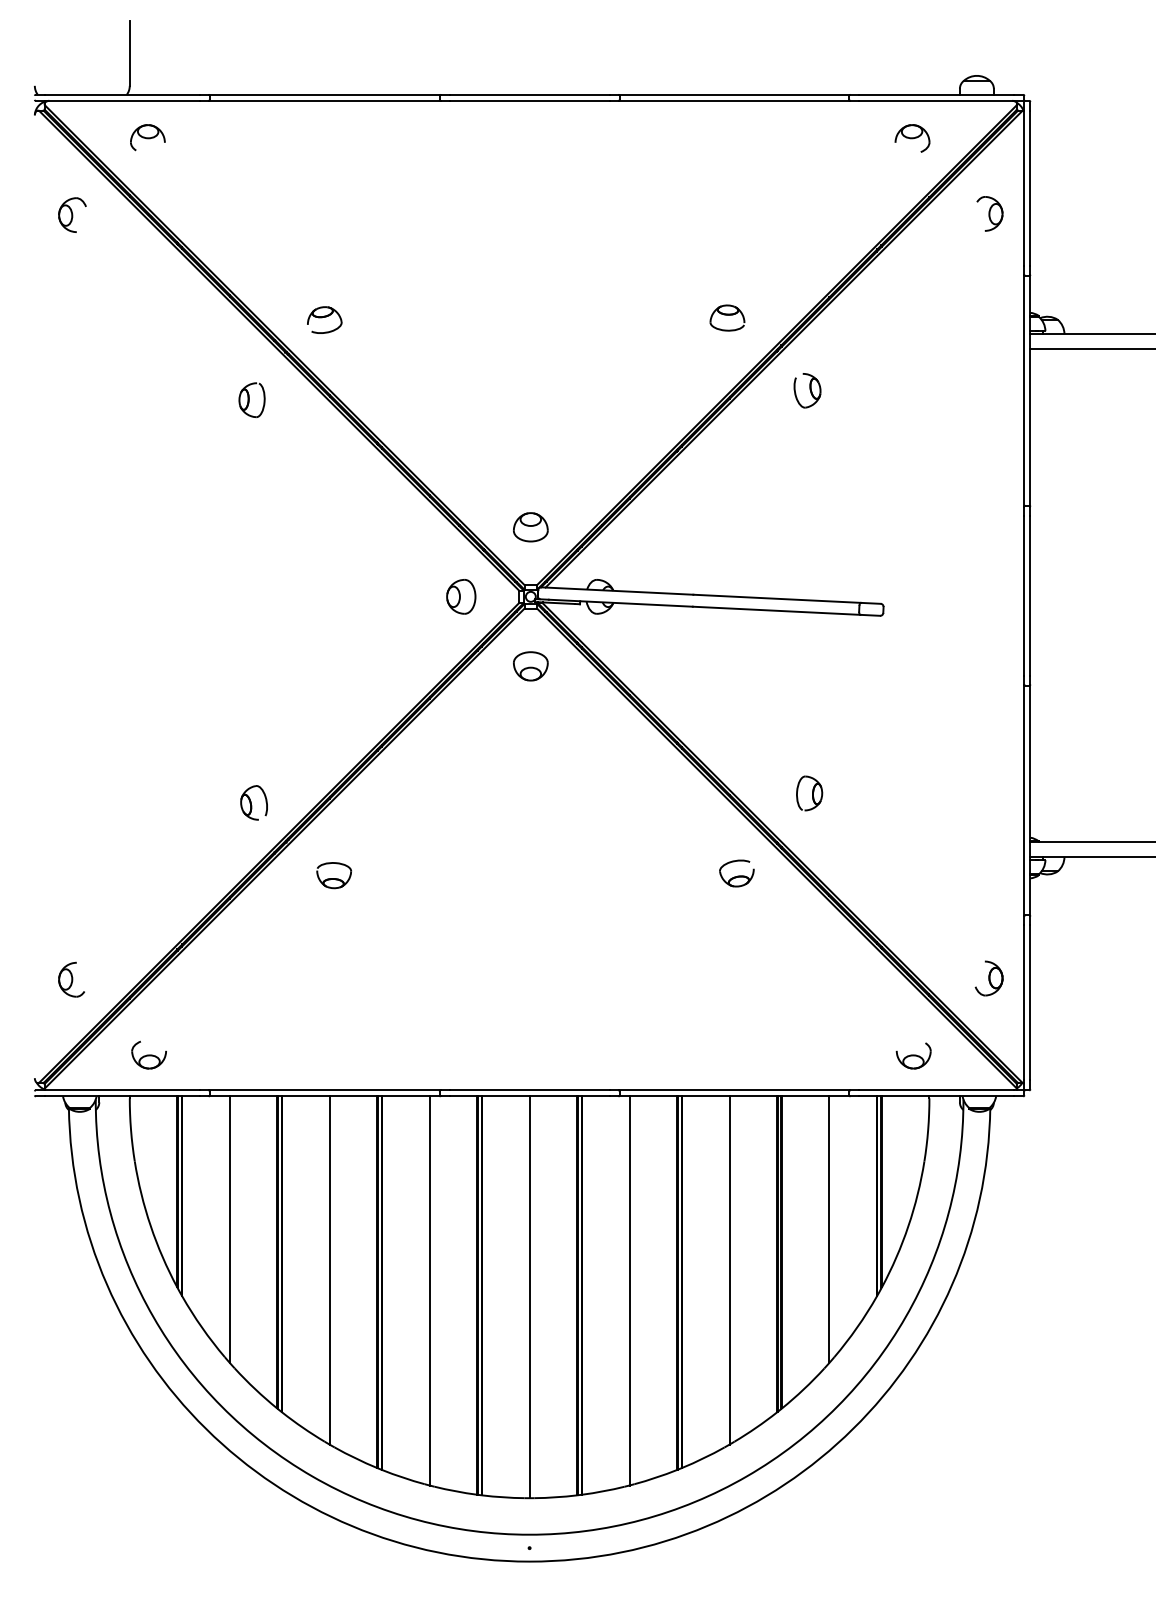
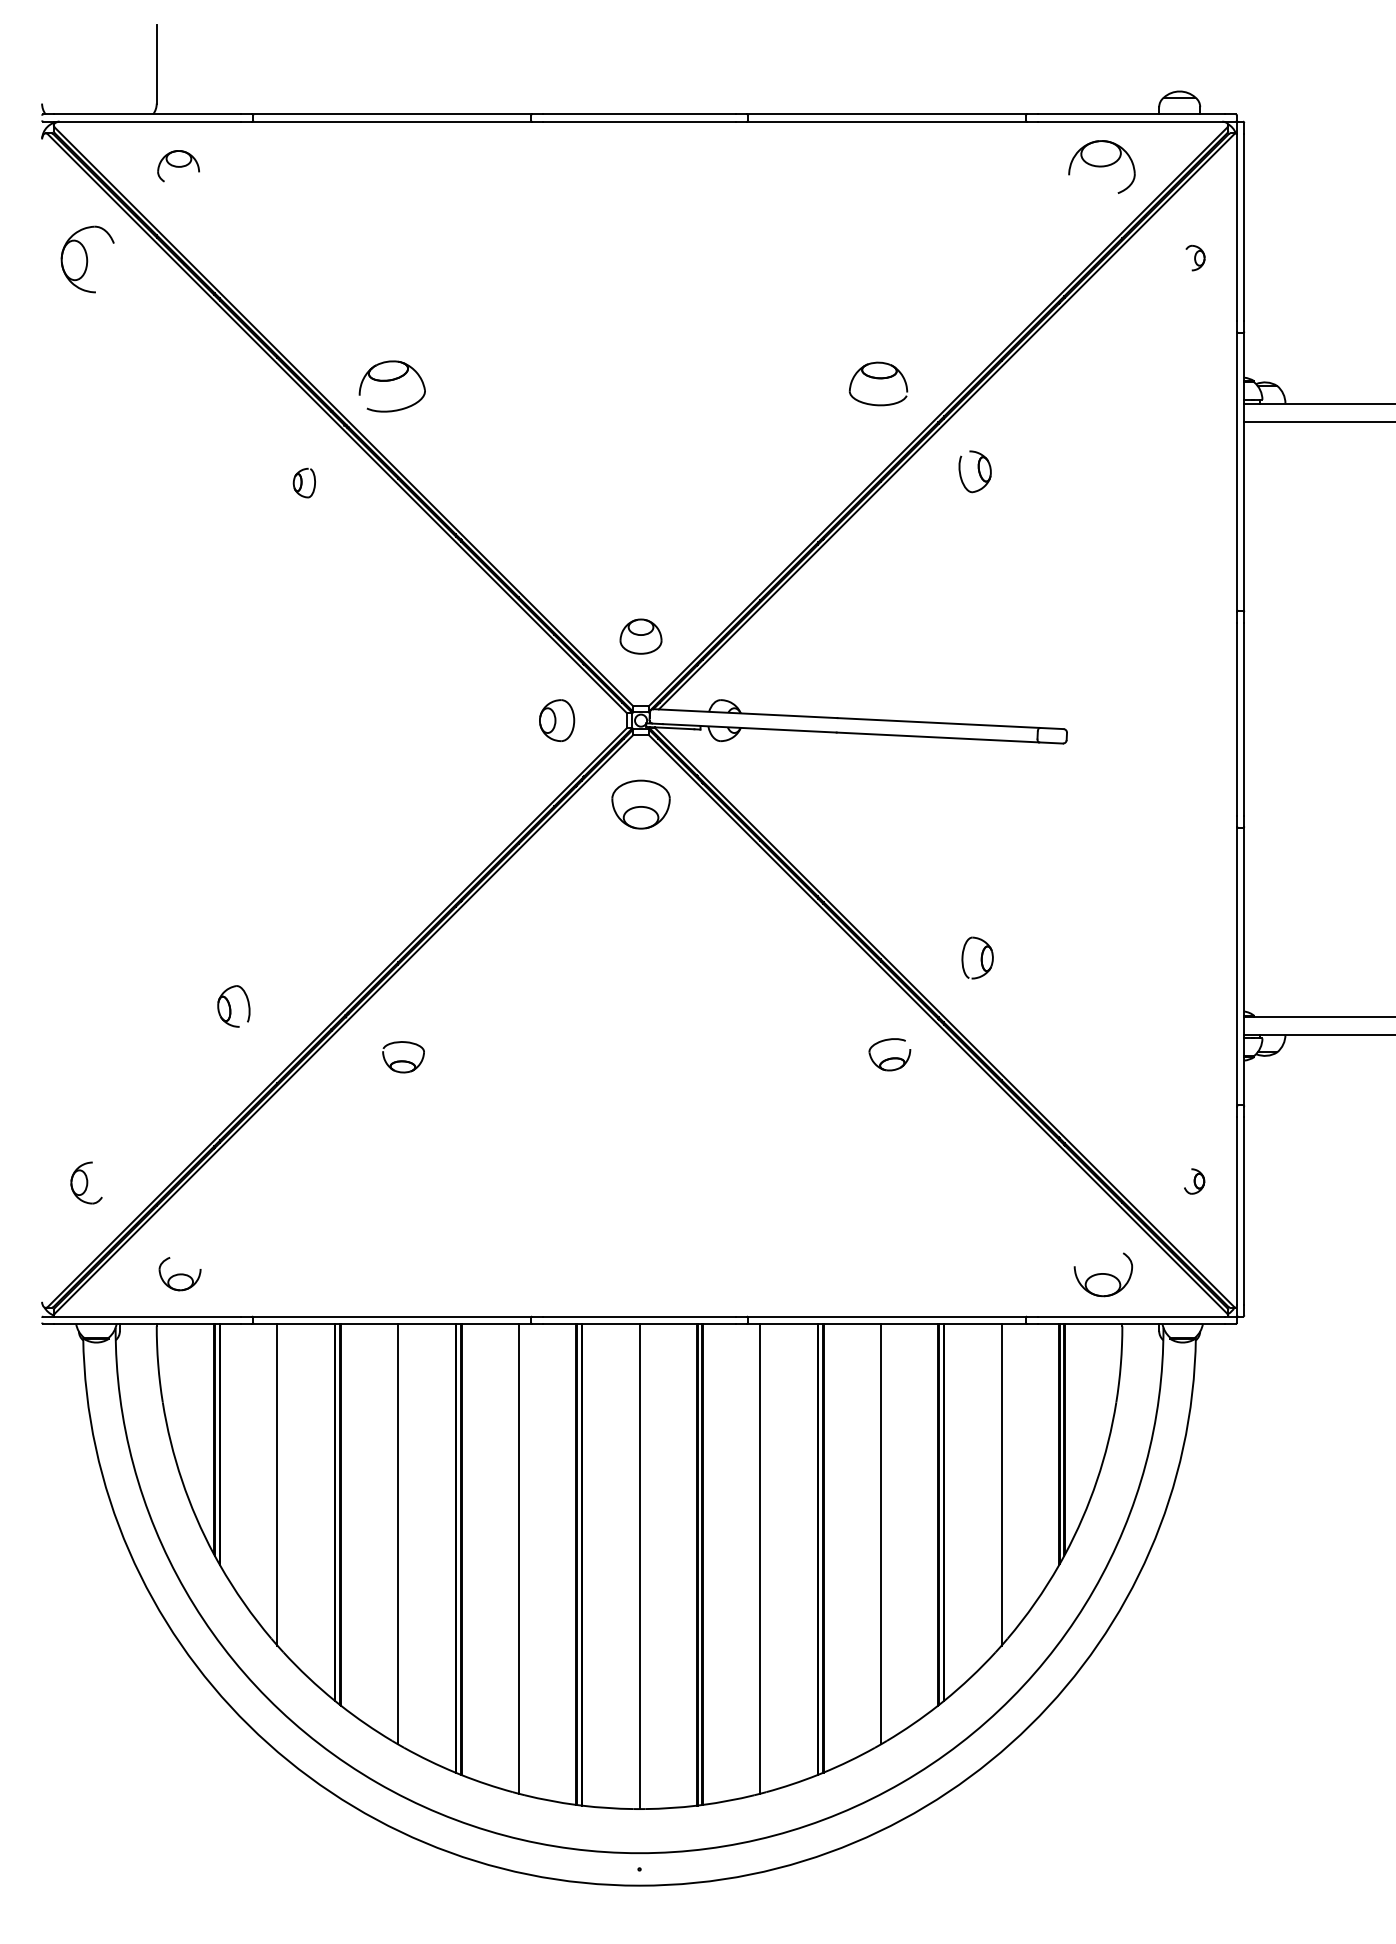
part: (912, 138) -> (1101, 167), size x1.6
part: (989, 213) -> (1195, 257), size x0.6
part: (72, 214) -> (87, 259), size x1.6
part: (727, 317) -> (878, 383), size x1.4
part: (324, 320) -> (391, 386), size x1.6
part: (252, 399) -> (304, 482), size x0.7
part: (530, 666) -> (640, 804), size x1.4
part: (253, 802) -> (233, 1006), moved
part: (989, 978) -> (1194, 1181), size x0.6
part: (913, 1056) -> (1103, 1275), size x1.4

